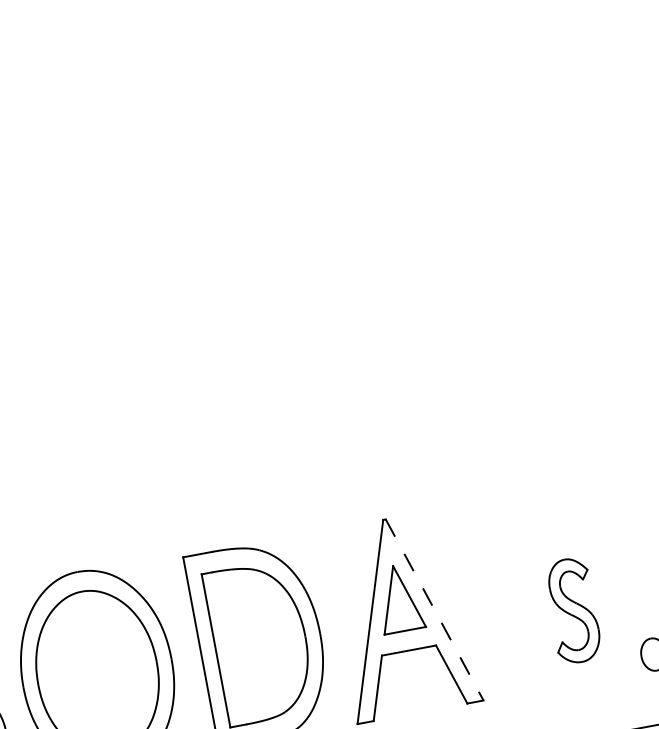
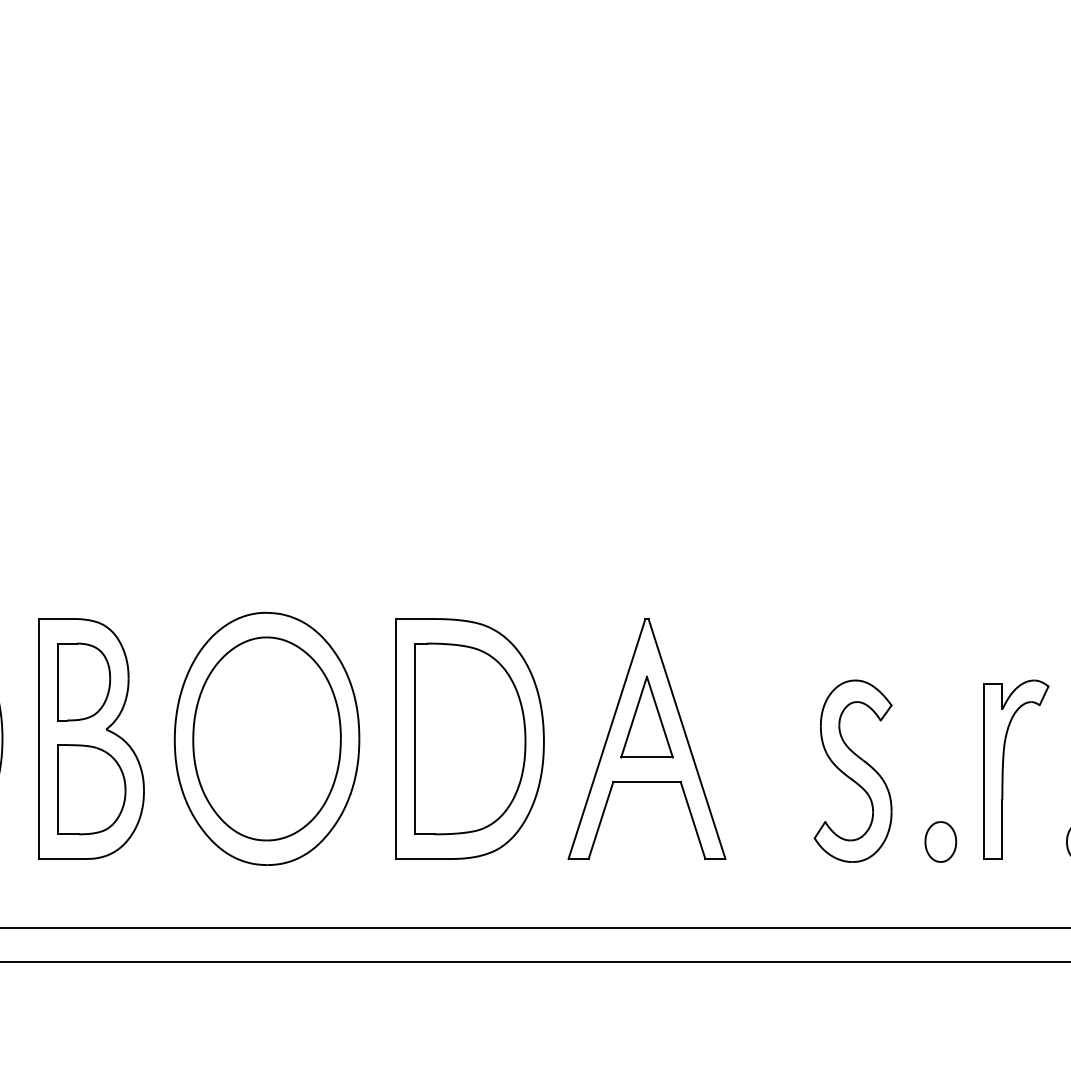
line: (434, 609) -> (687, 738), dashed -> solid
part: (572, 610) -> (852, 770), size x1.43

